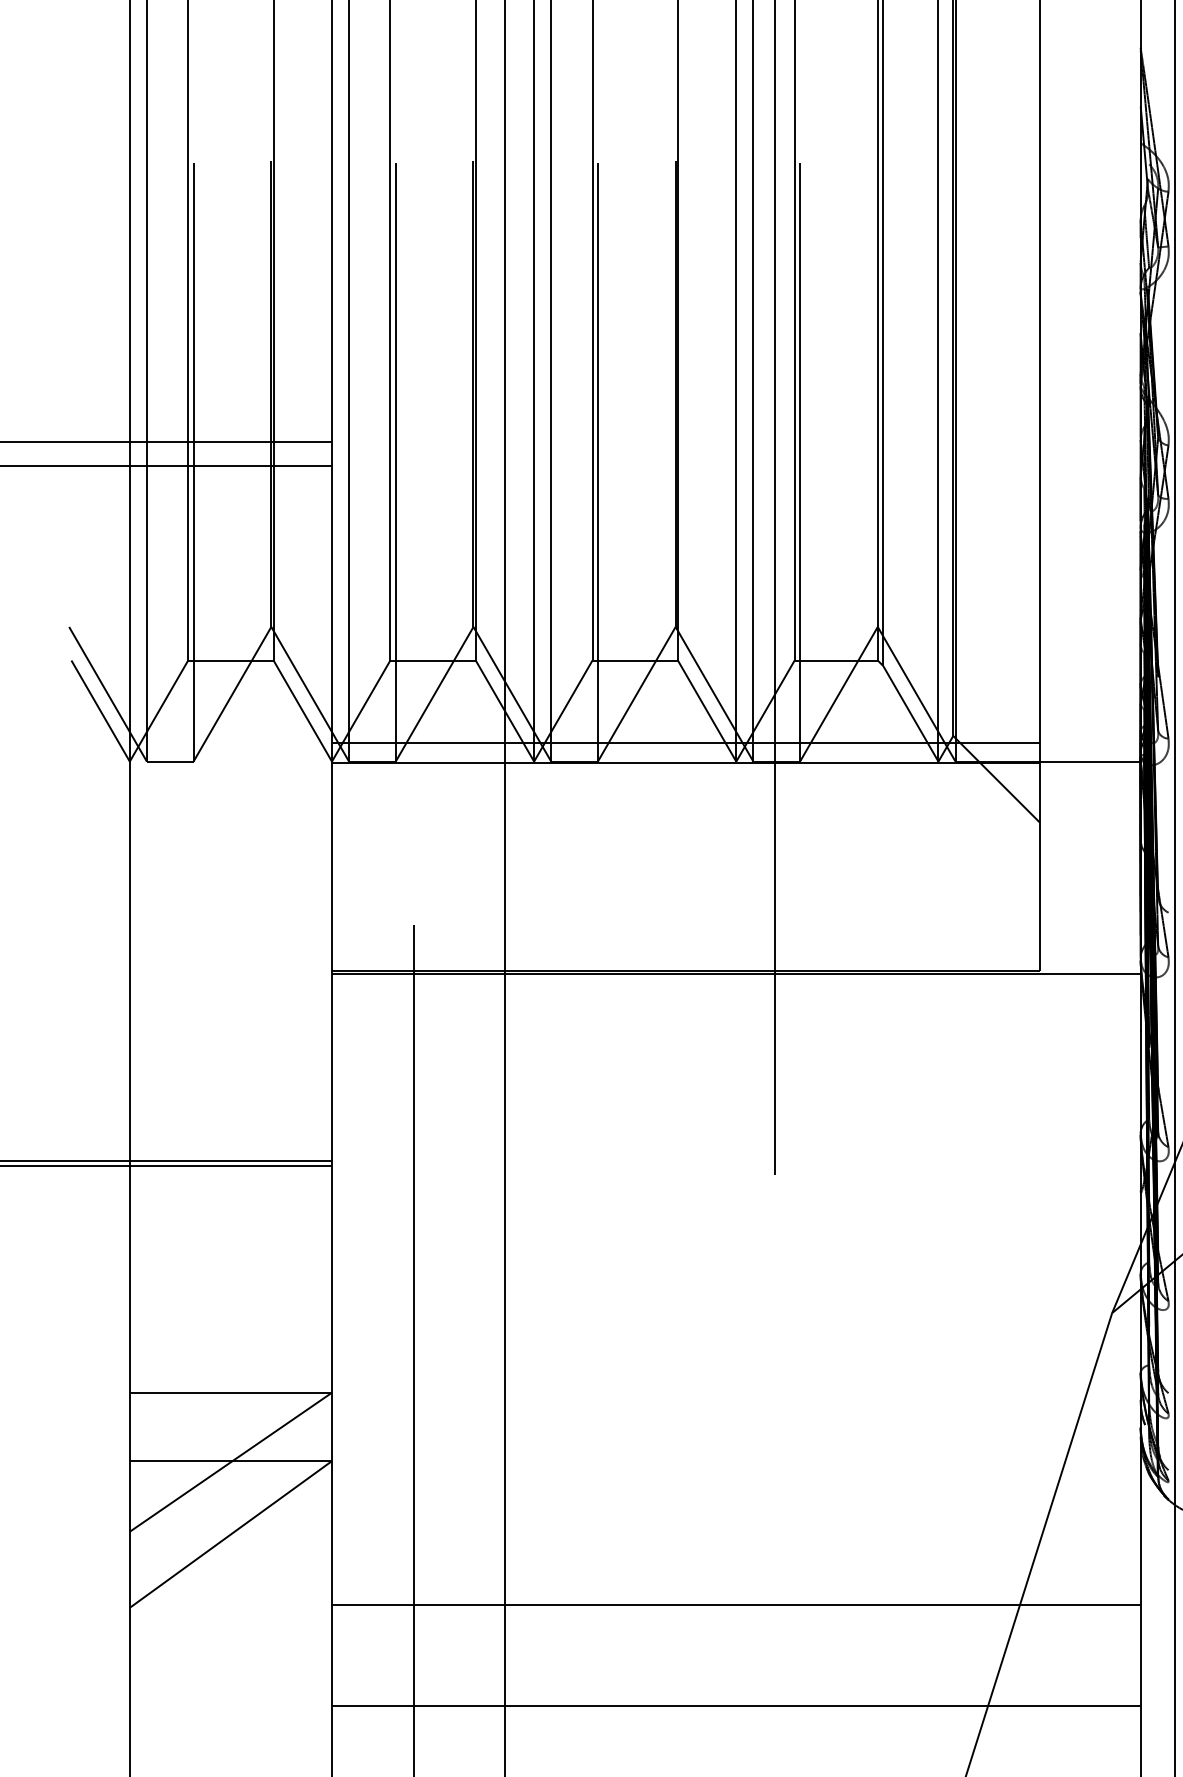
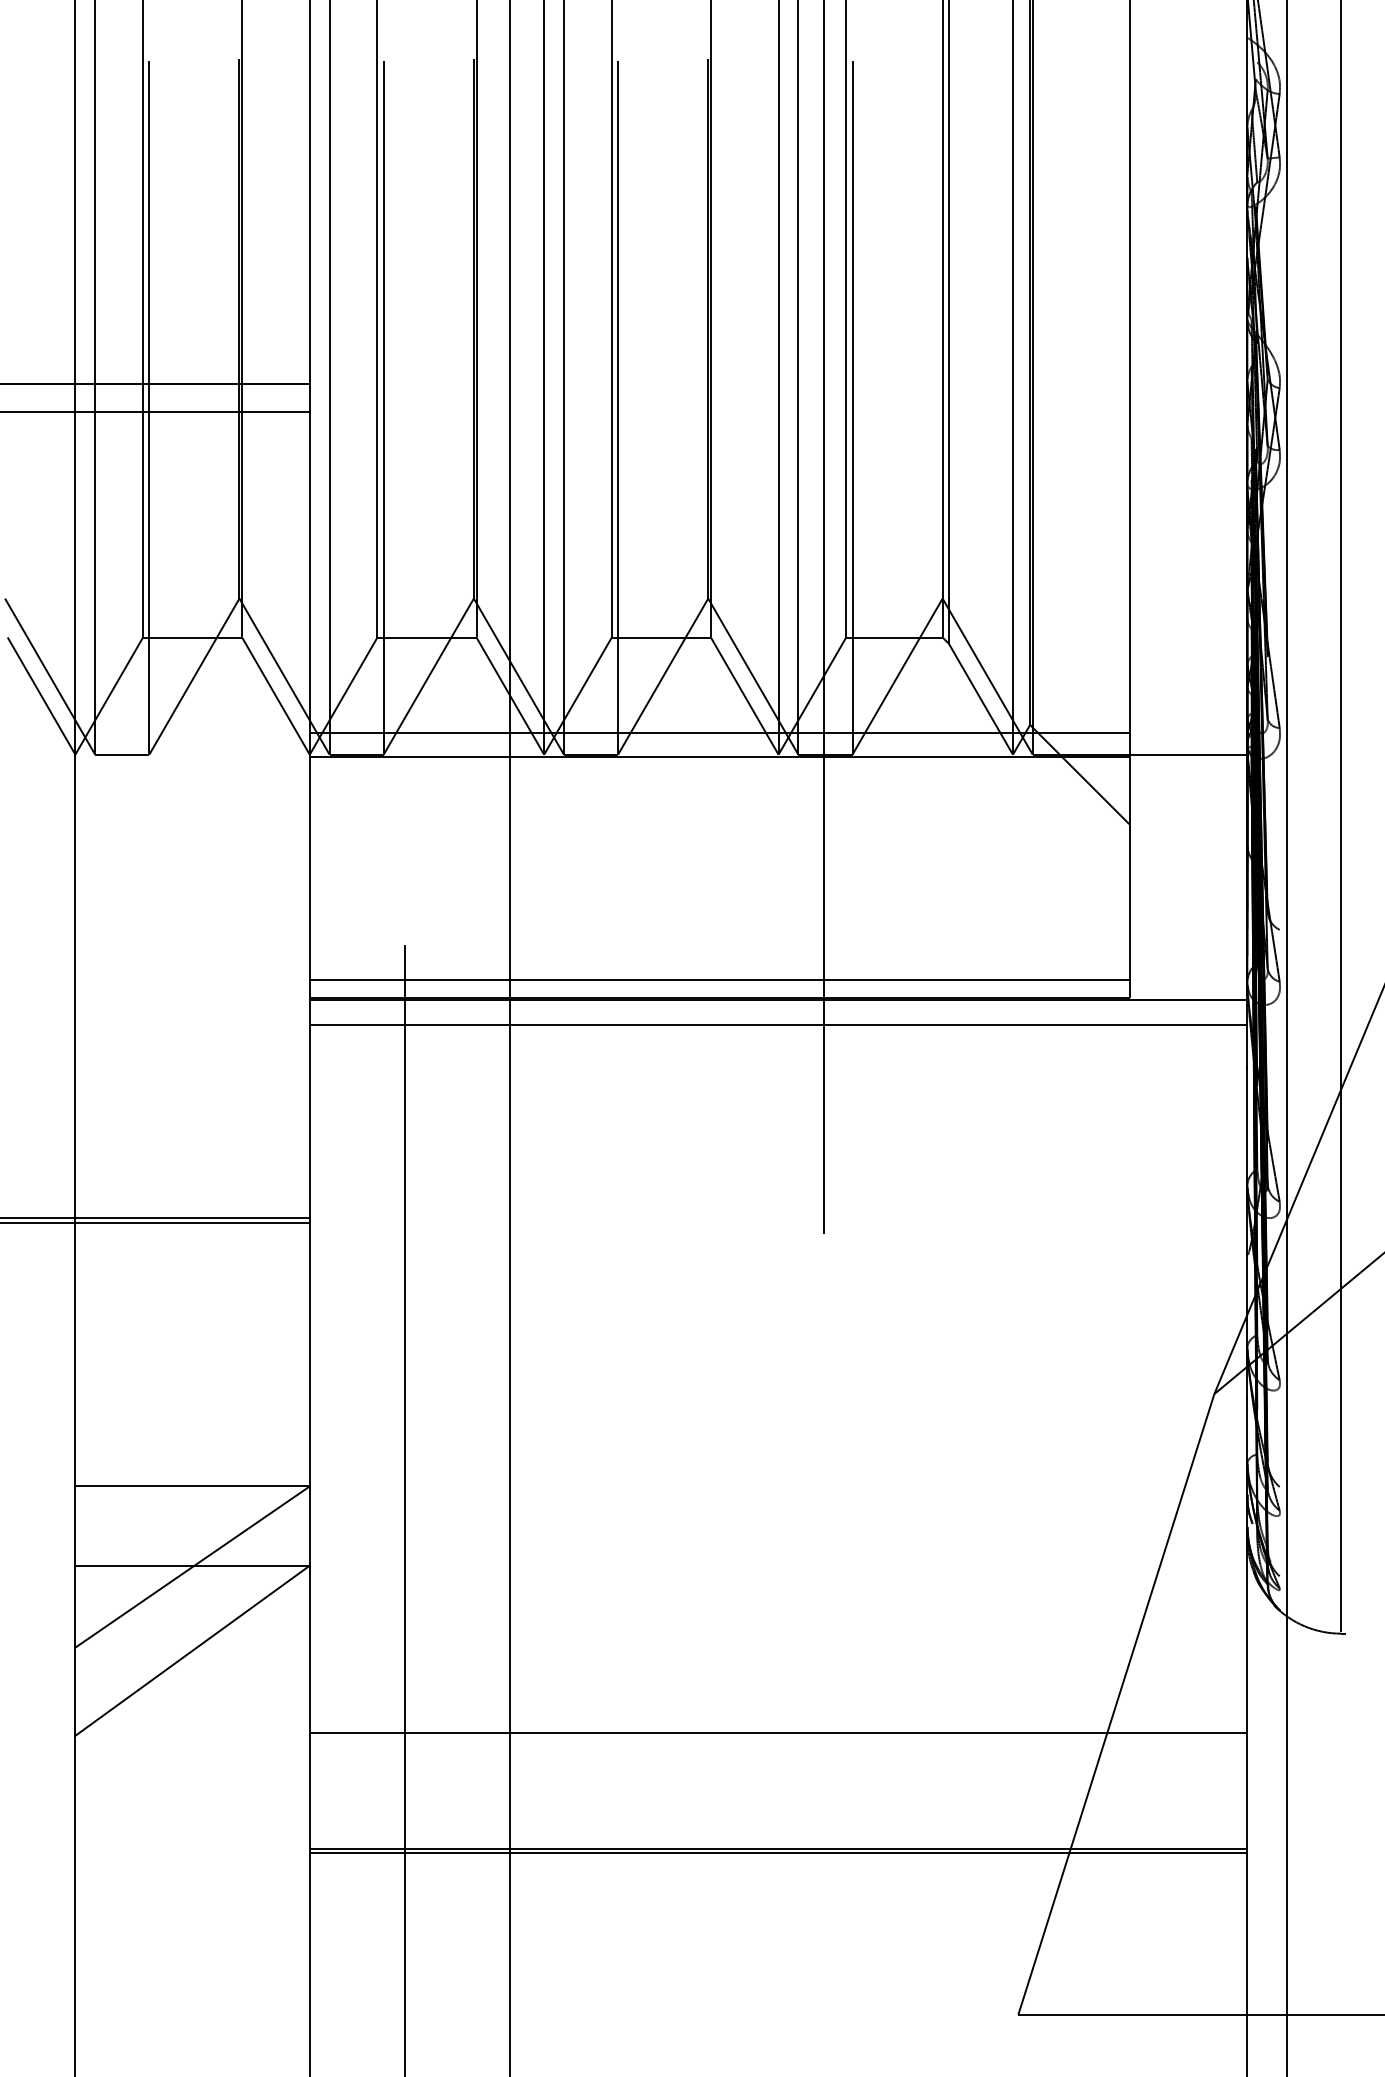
line: (685, 956) -> (719, 980), added
line: (736, 994) -> (778, 1024), added
line: (736, 1708) -> (778, 1852), added

